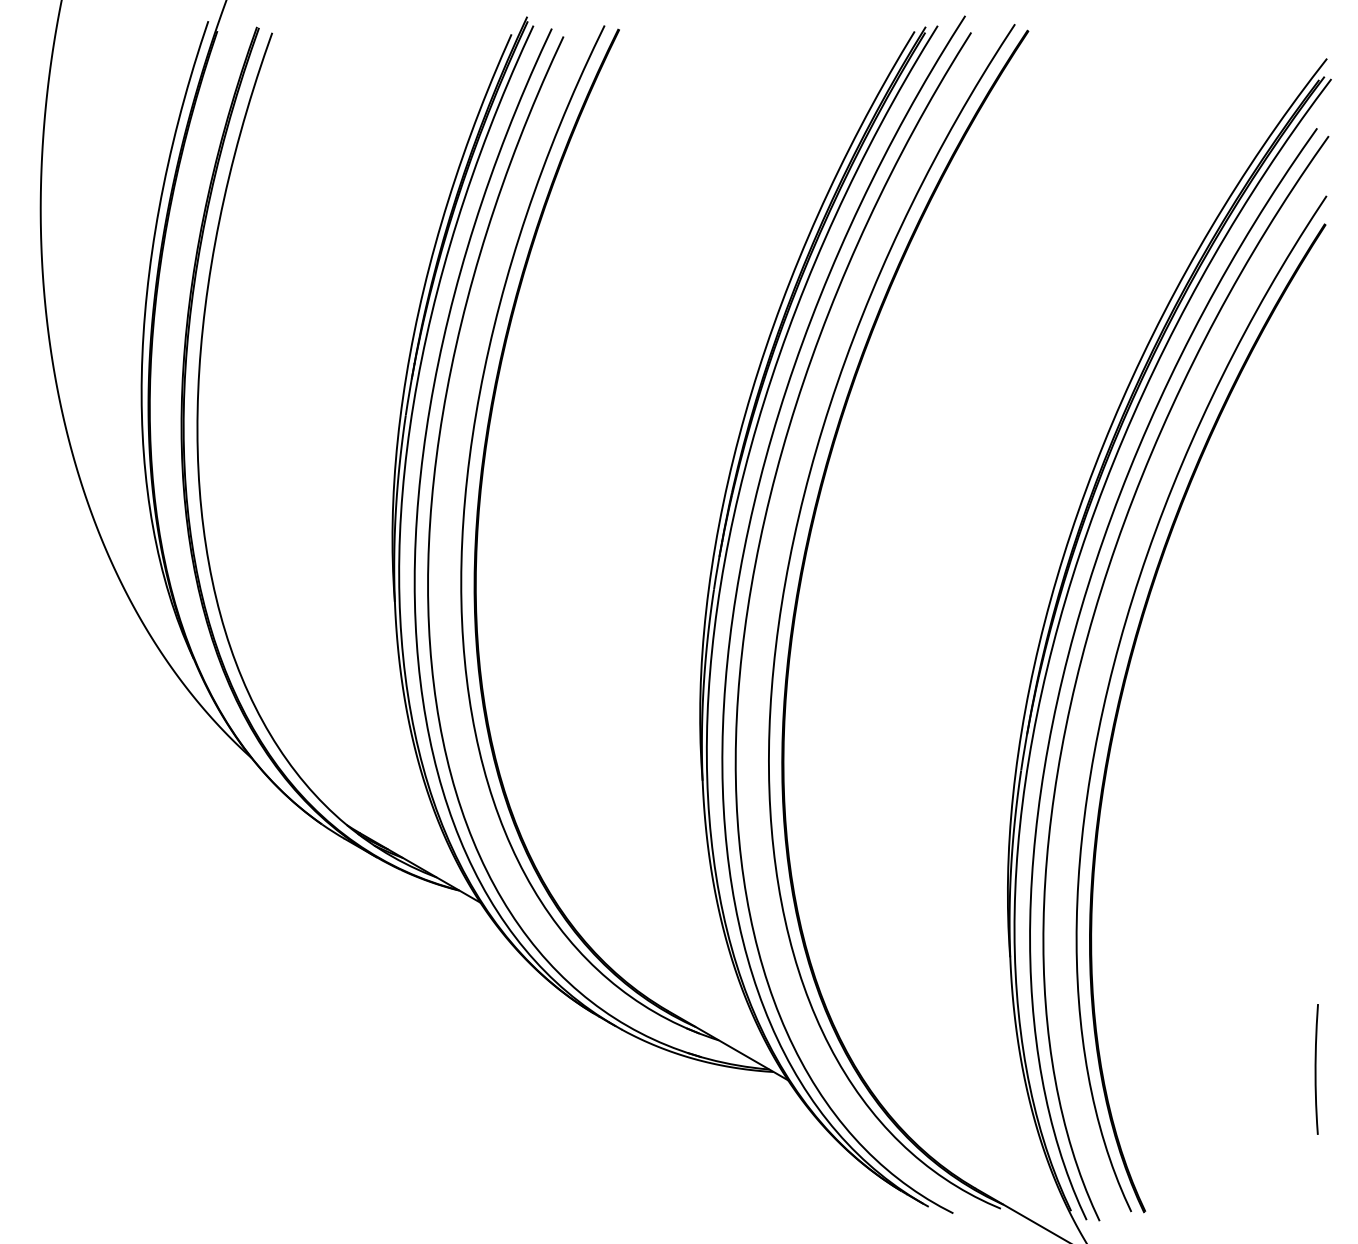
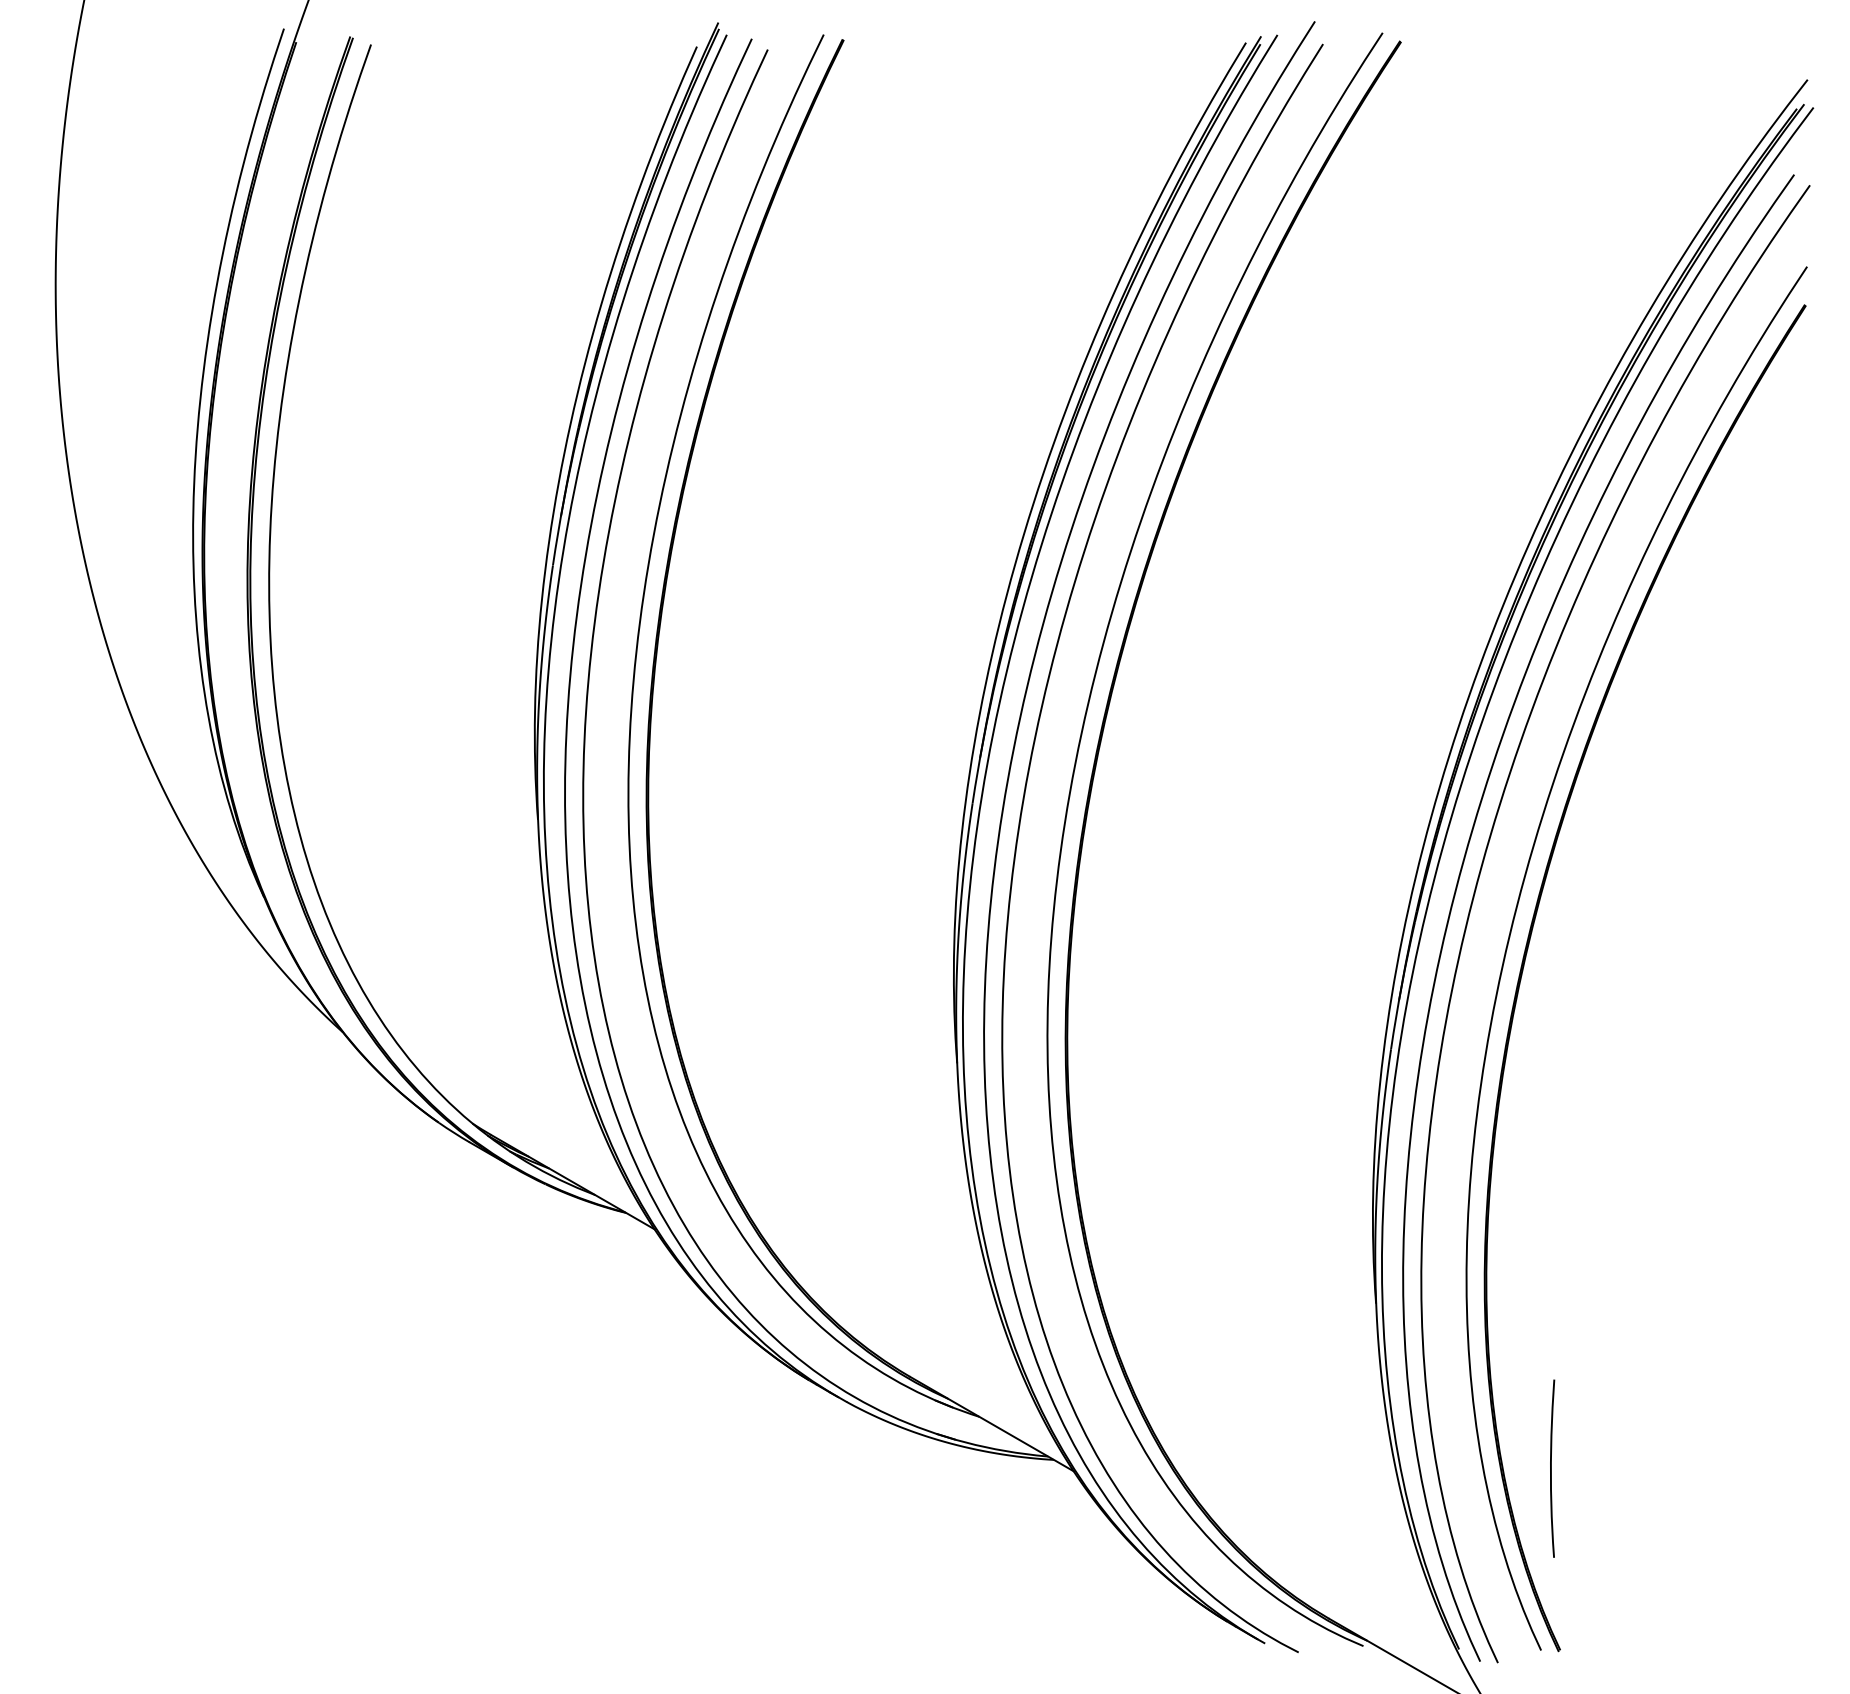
curve: (1316, 1069) -> (1552, 1468), moved

